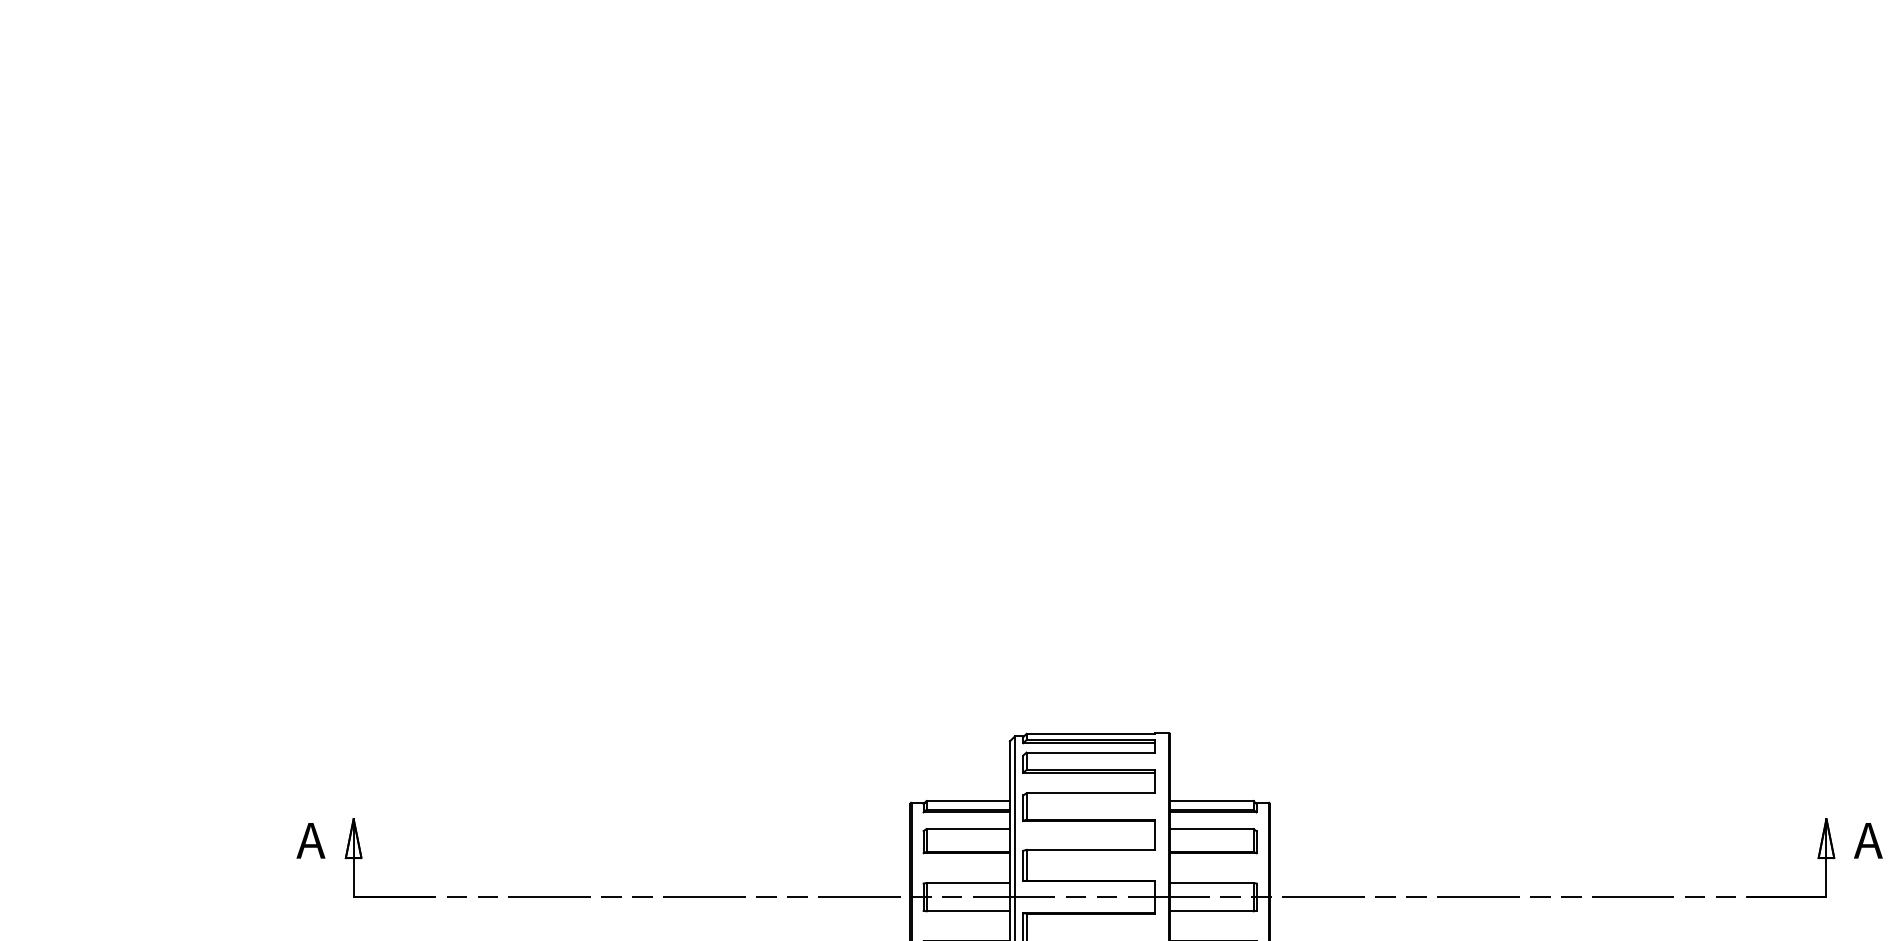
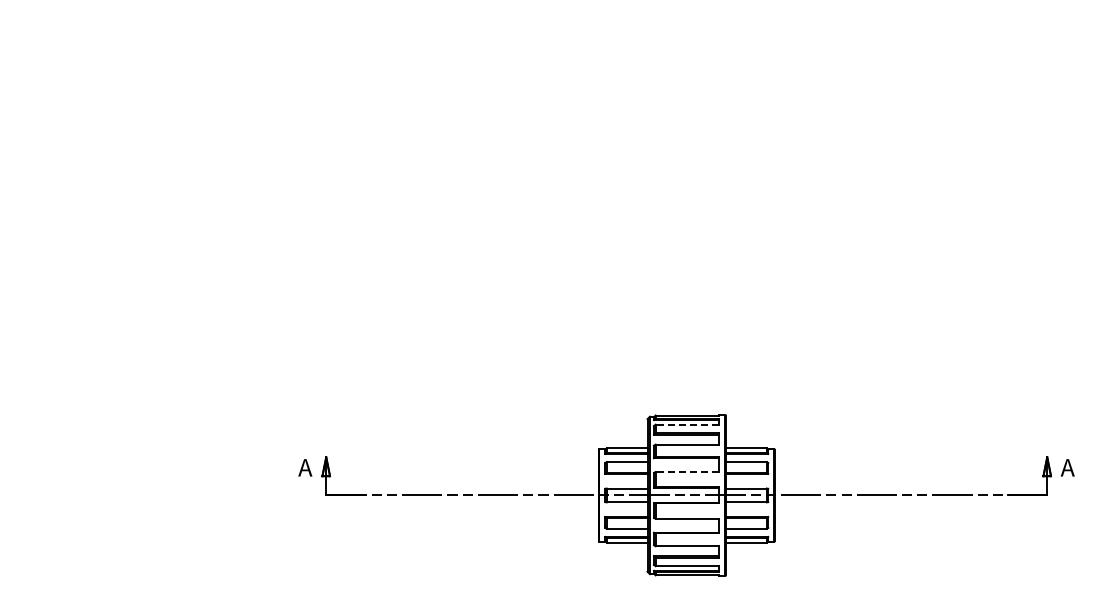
line: (1091, 752) -> (687, 424), solid -> dashed
line: (1091, 850) -> (687, 472), solid -> dashed

